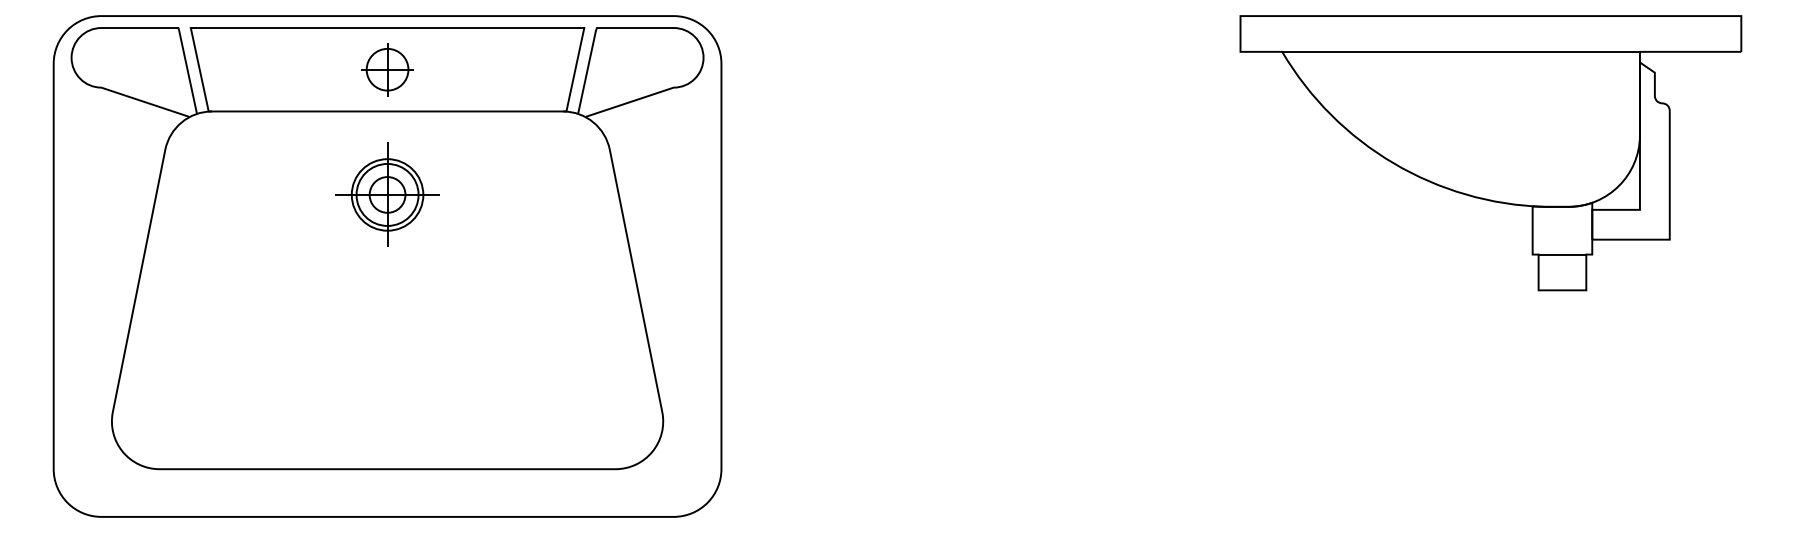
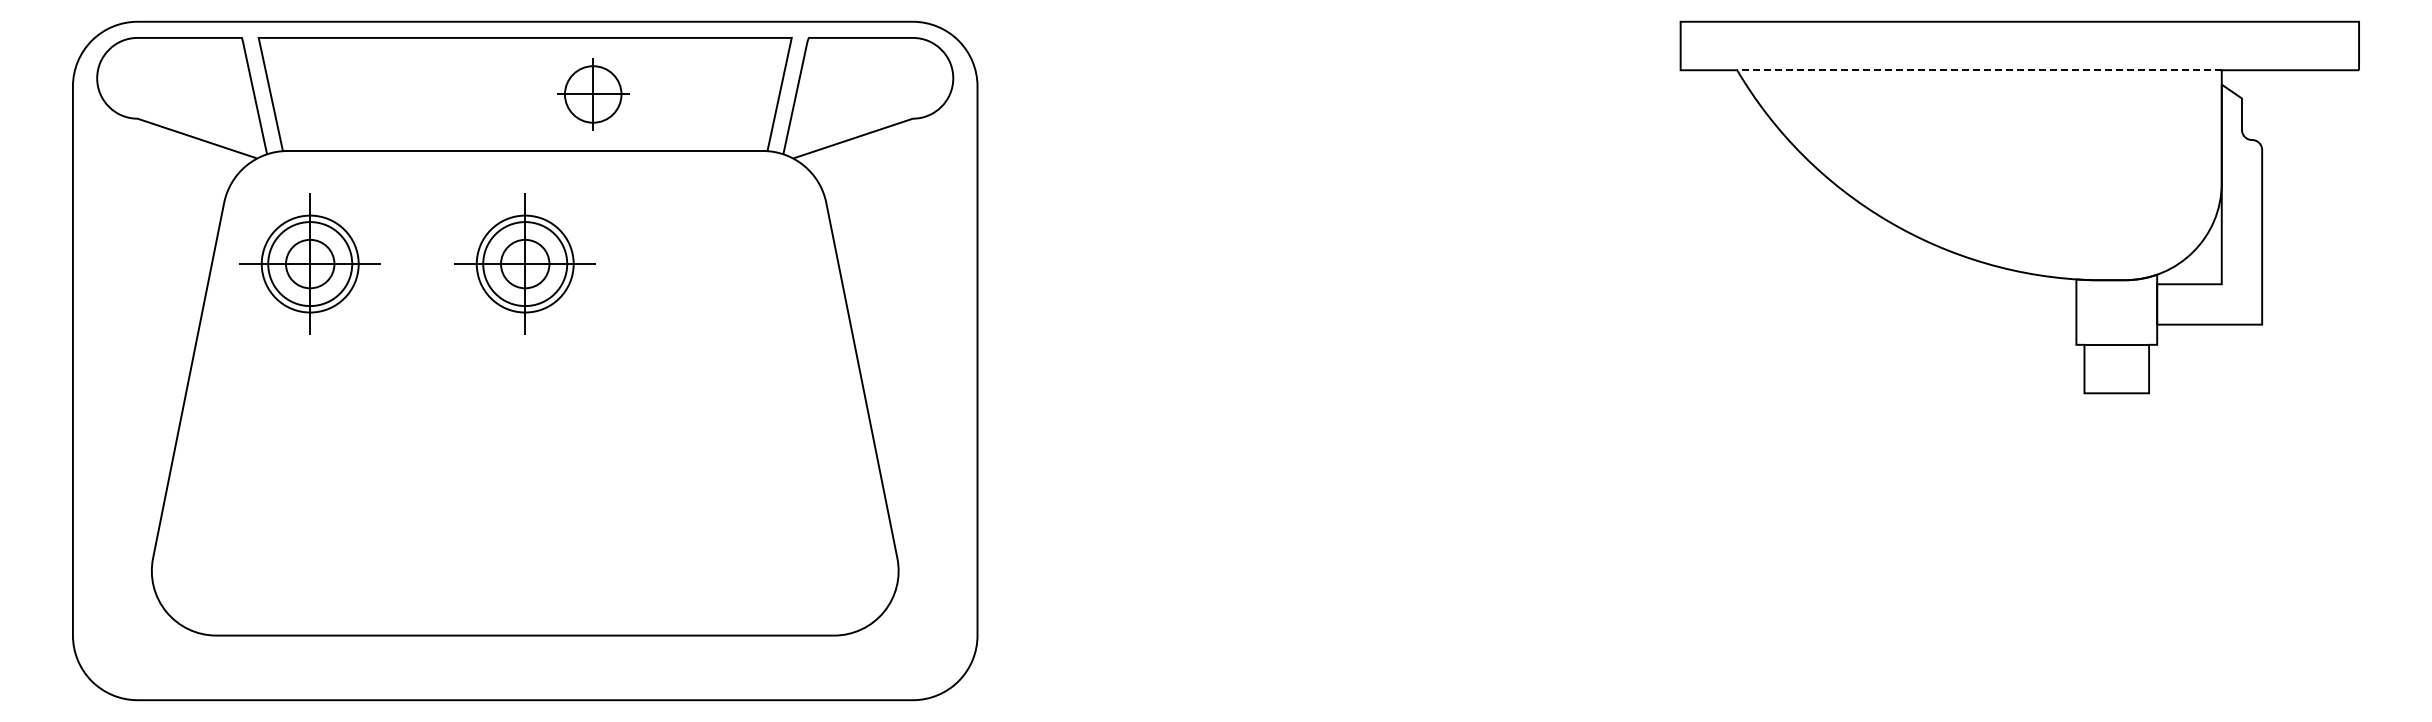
line: (1460, 52) -> (1978, 70), solid -> dashed
part: (387, 69) -> (593, 94), moved
part: (228, 194) -> (309, 263), added

